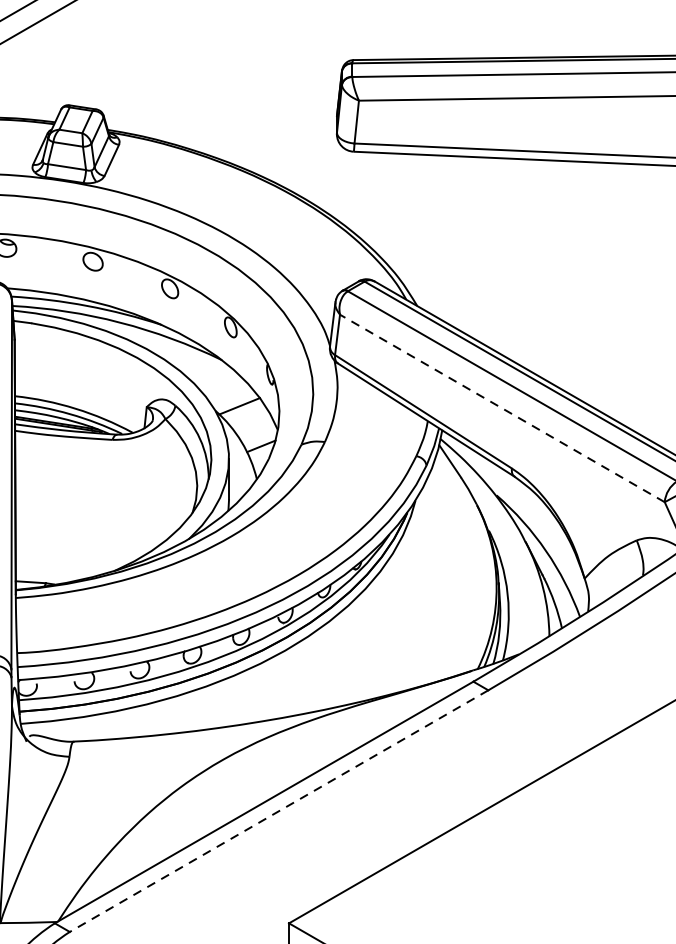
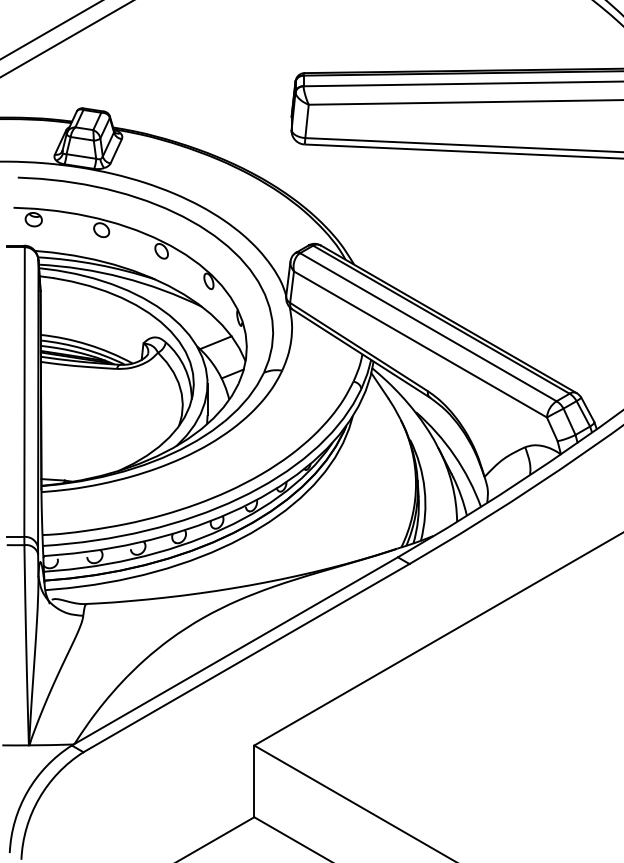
line: (502, 408) -> (420, 344), dashed -> solid
line: (279, 811) -> (246, 658), dashed -> solid

